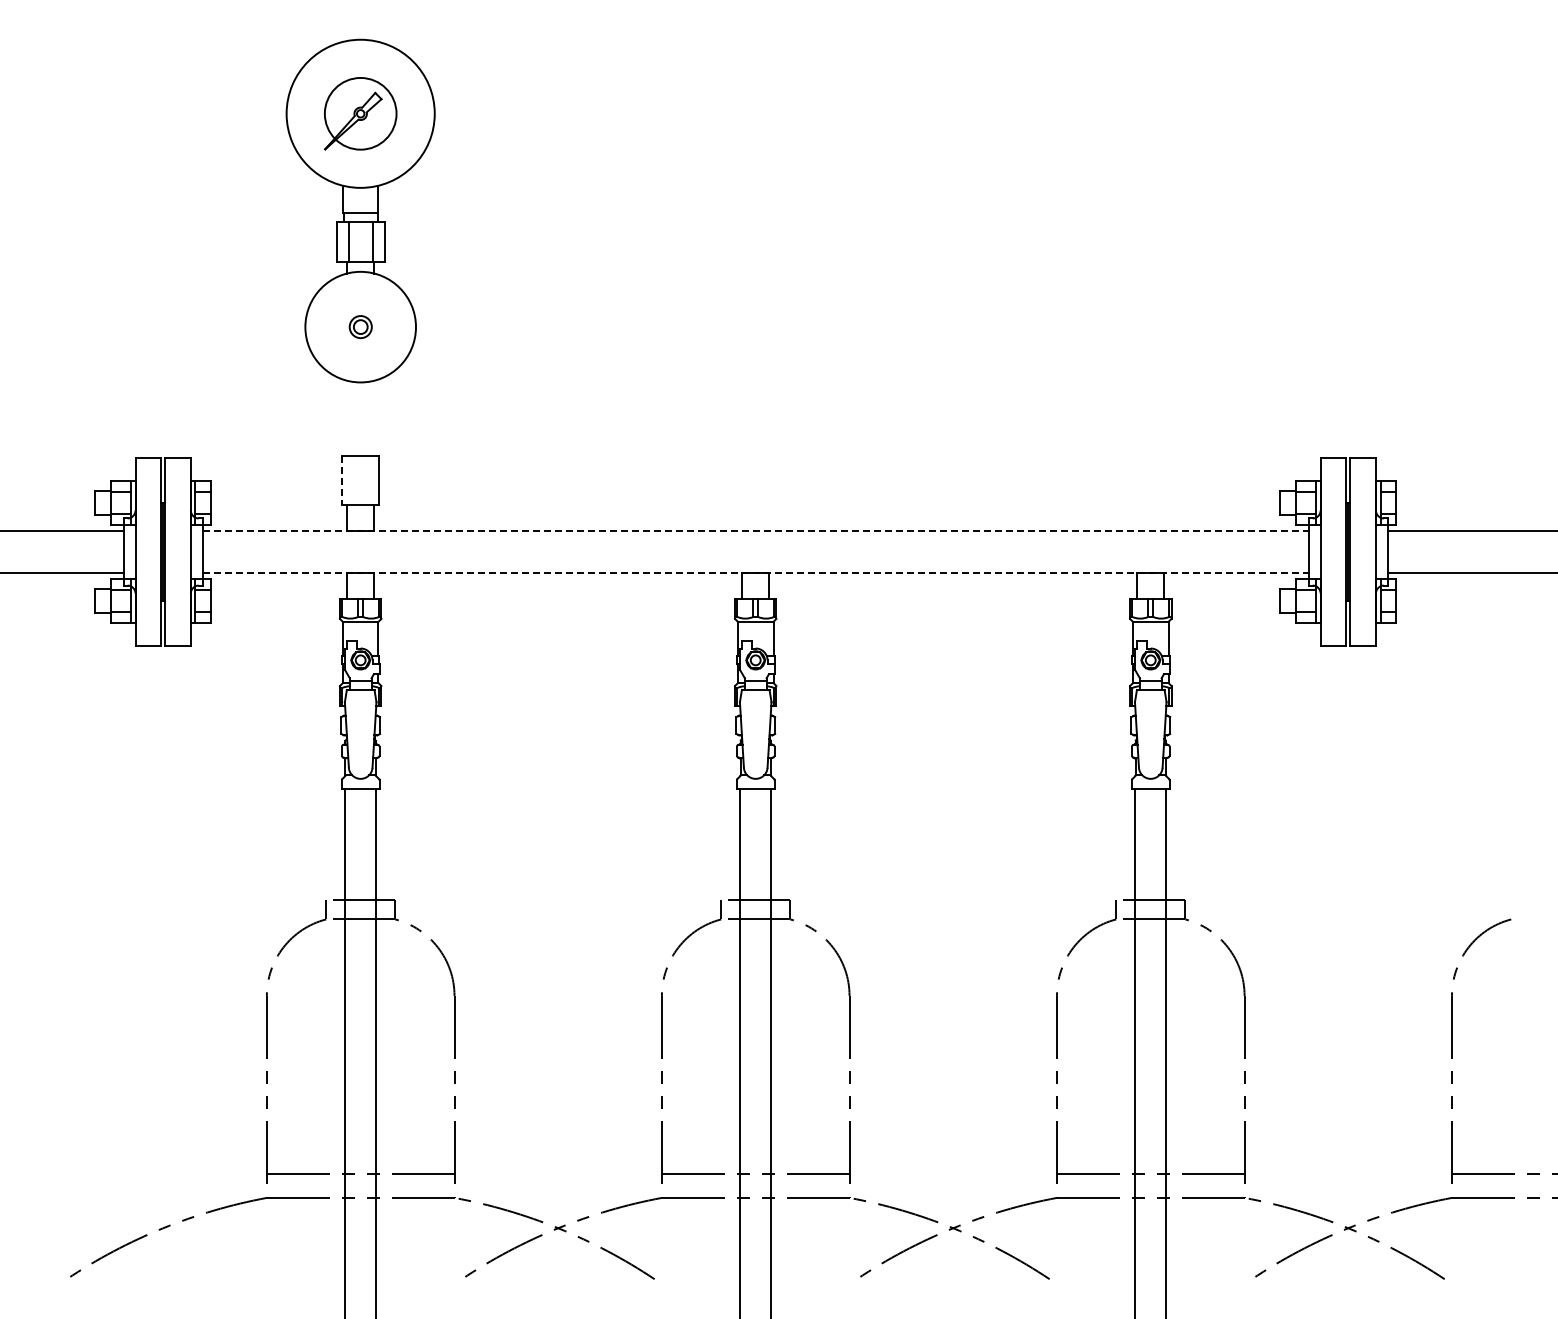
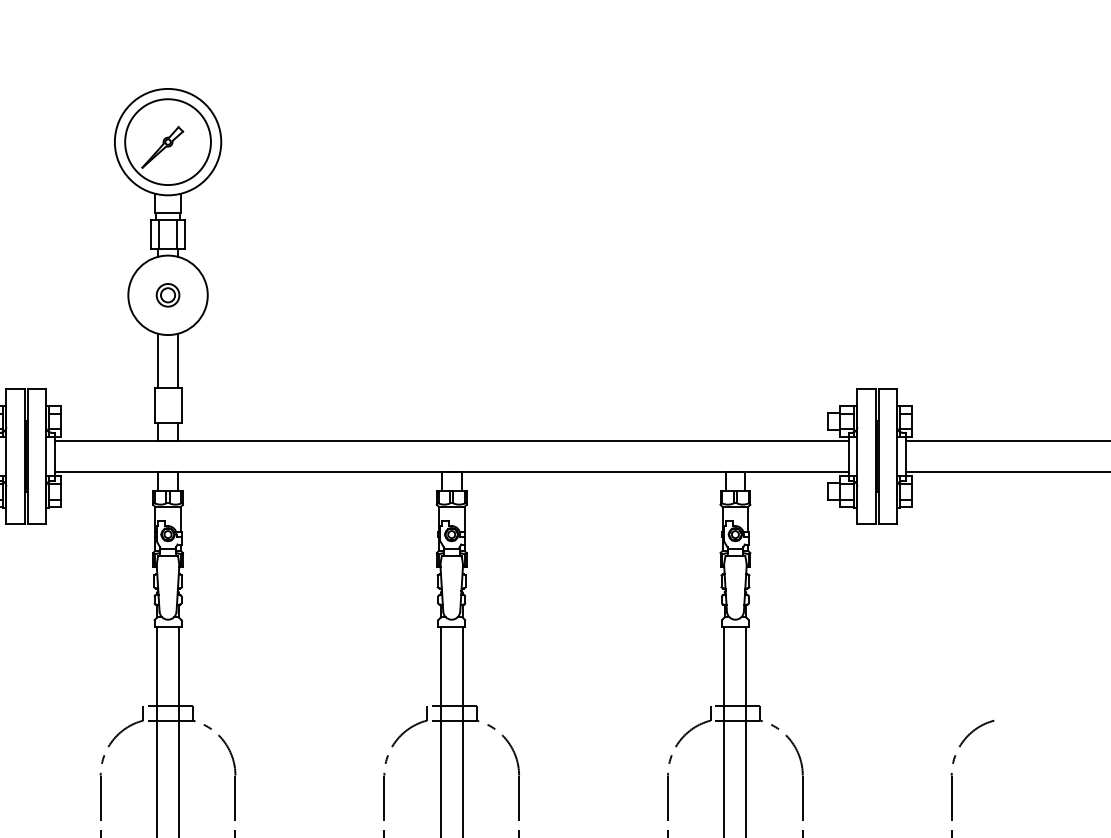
circle: (360, 113) -> (167, 141), size x1.67
part: (360, 326) -> (167, 294), size x1.43
line: (347, 417) -> (158, 360), added
line: (374, 417) -> (177, 360), added
line: (341, 480) -> (154, 405), dashed -> solid
line: (756, 530) -> (452, 441), dashed -> solid
line: (756, 573) -> (452, 472), dashed -> solid

